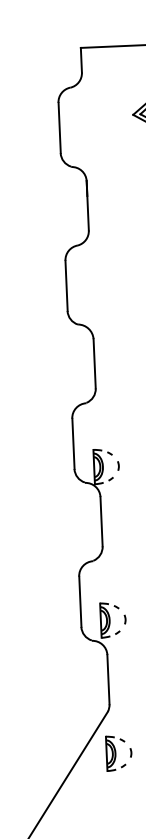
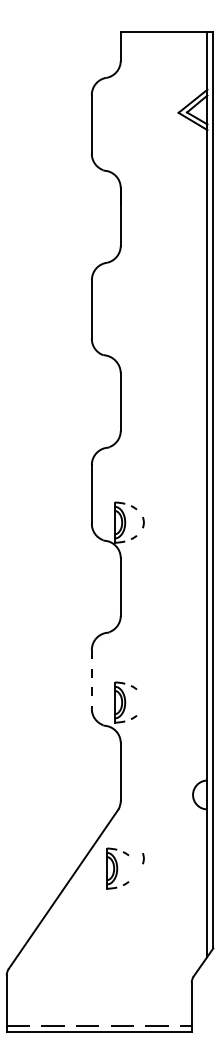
line: (80, 601) -> (91, 679), solid -> dashed
line: (125, 619) -> (143, 702), removed
part: (115, 753) -> (117, 868), moved

